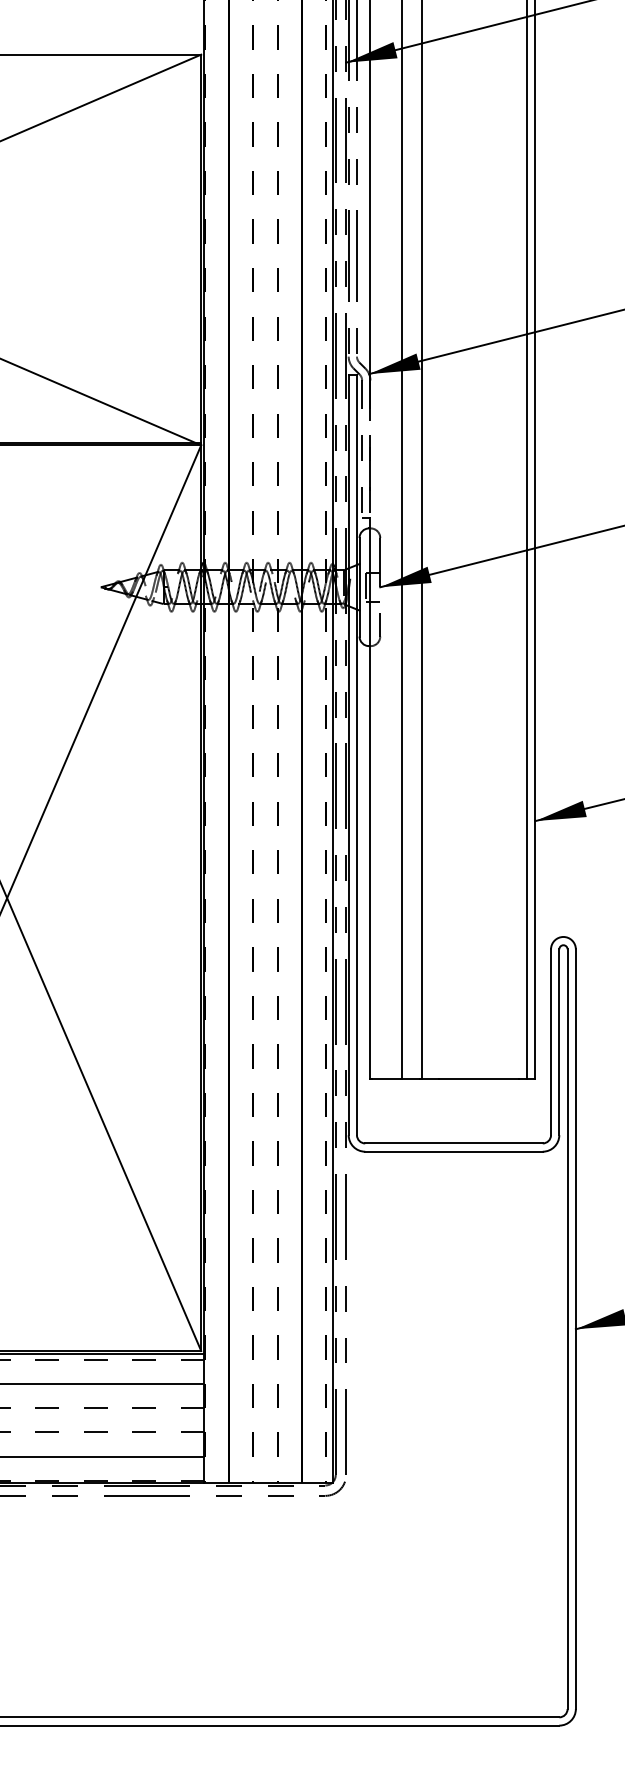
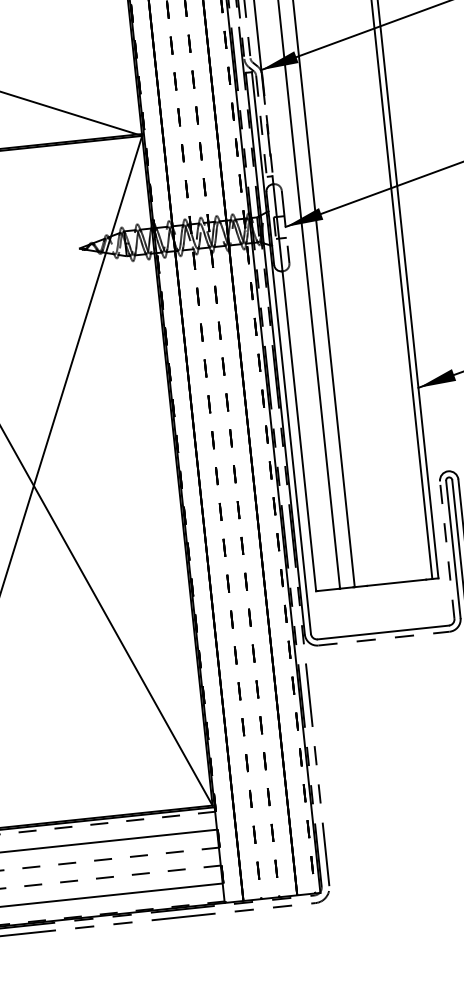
line: (551, 1042) -> (447, 550), solid -> dashed
line: (454, 1151) -> (384, 638), solid -> dashed

